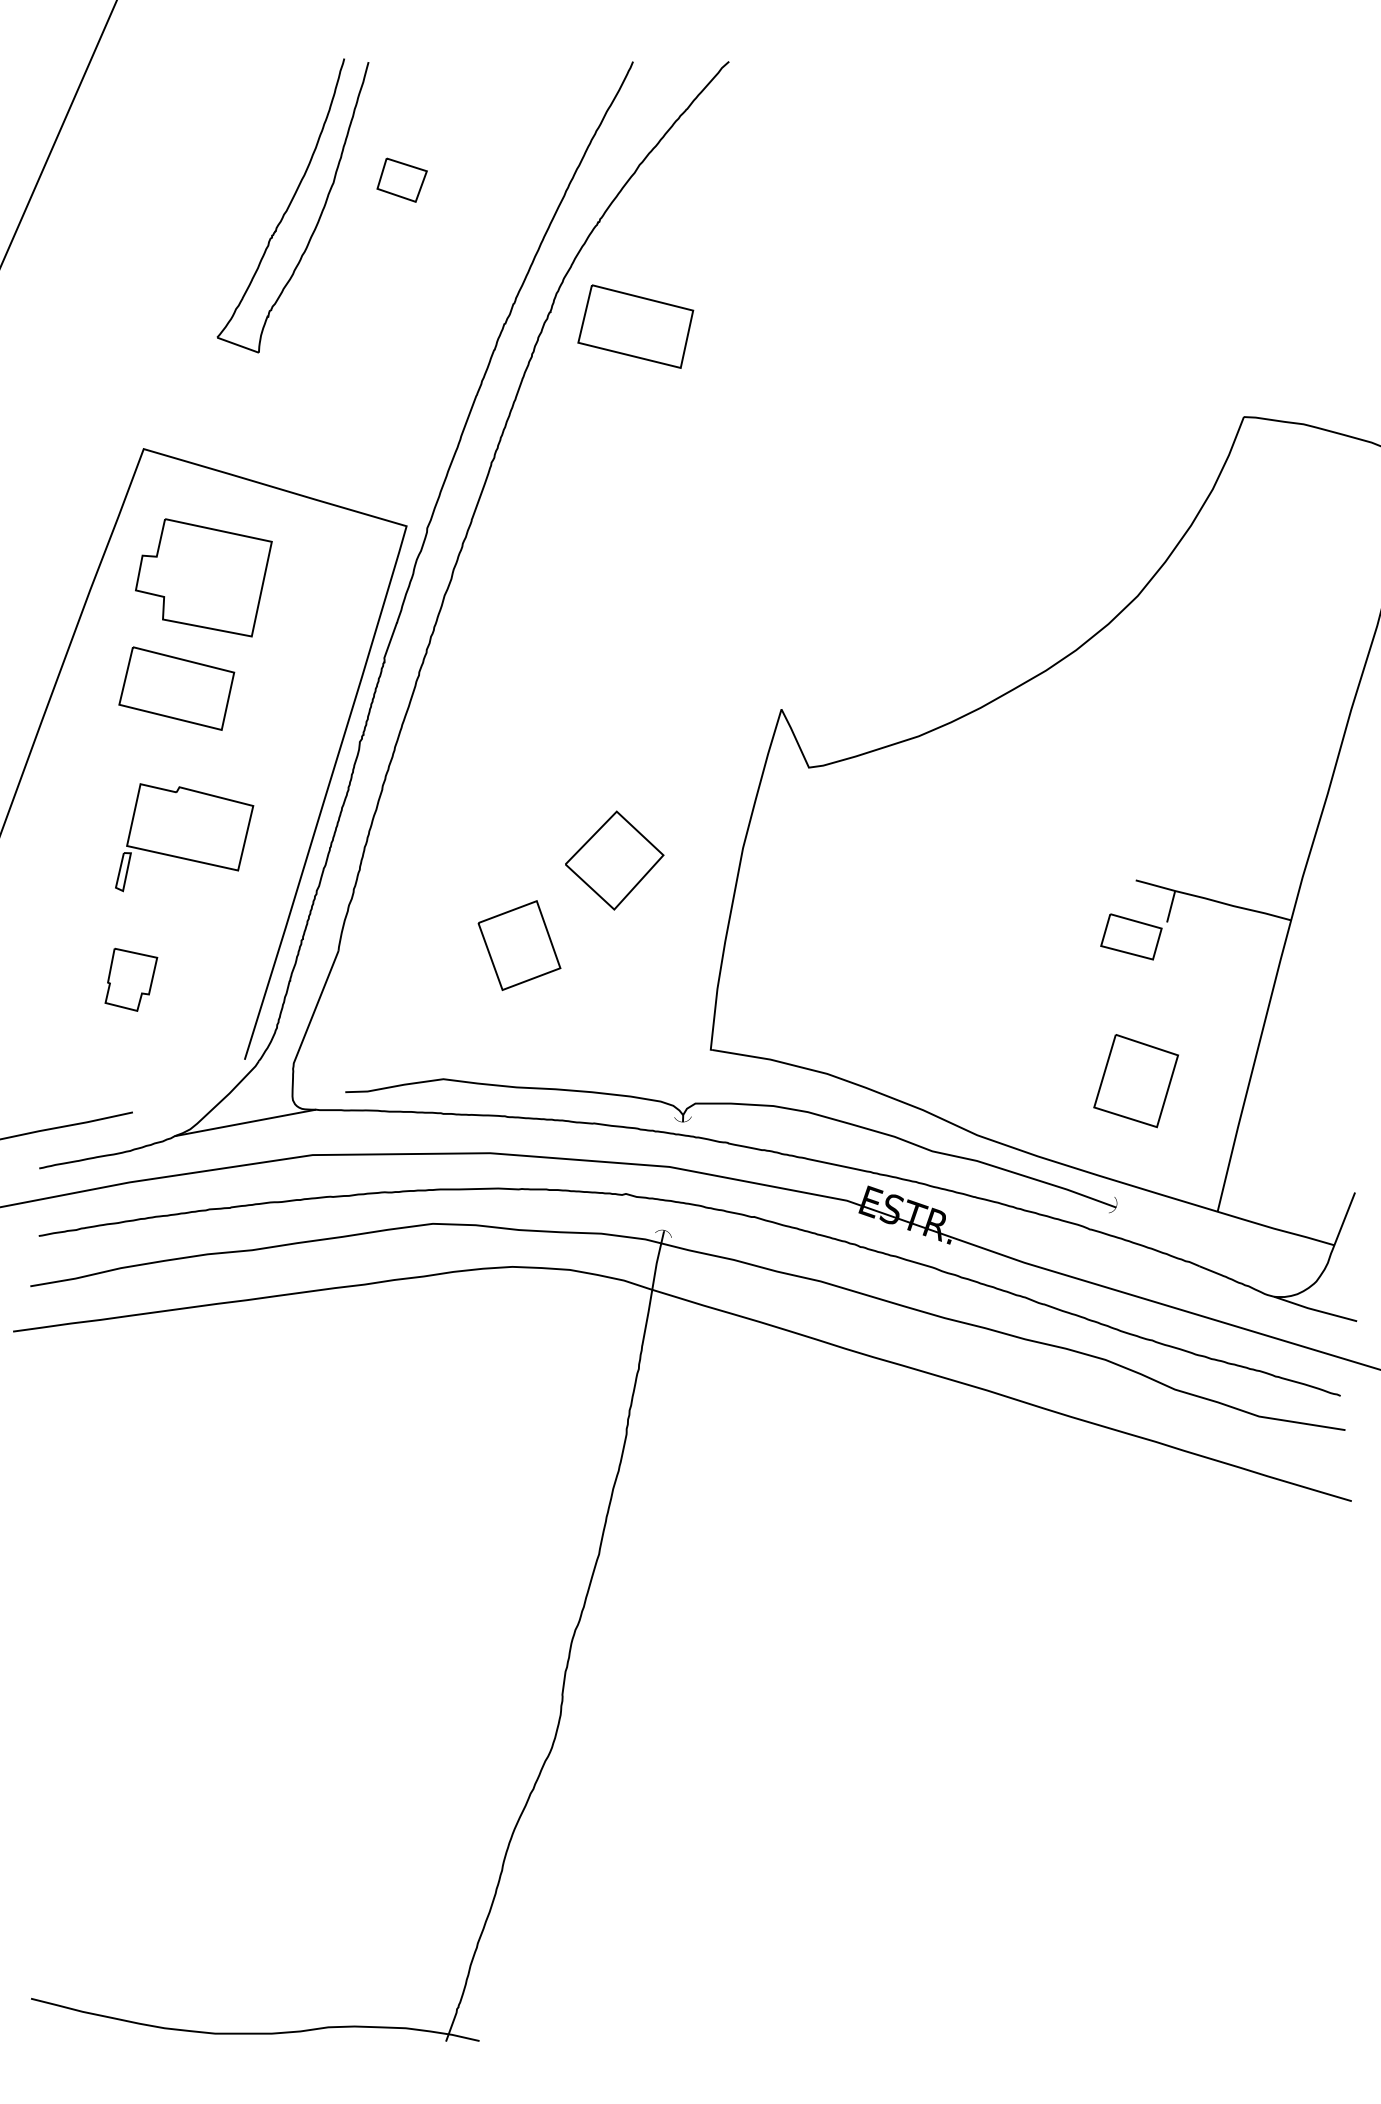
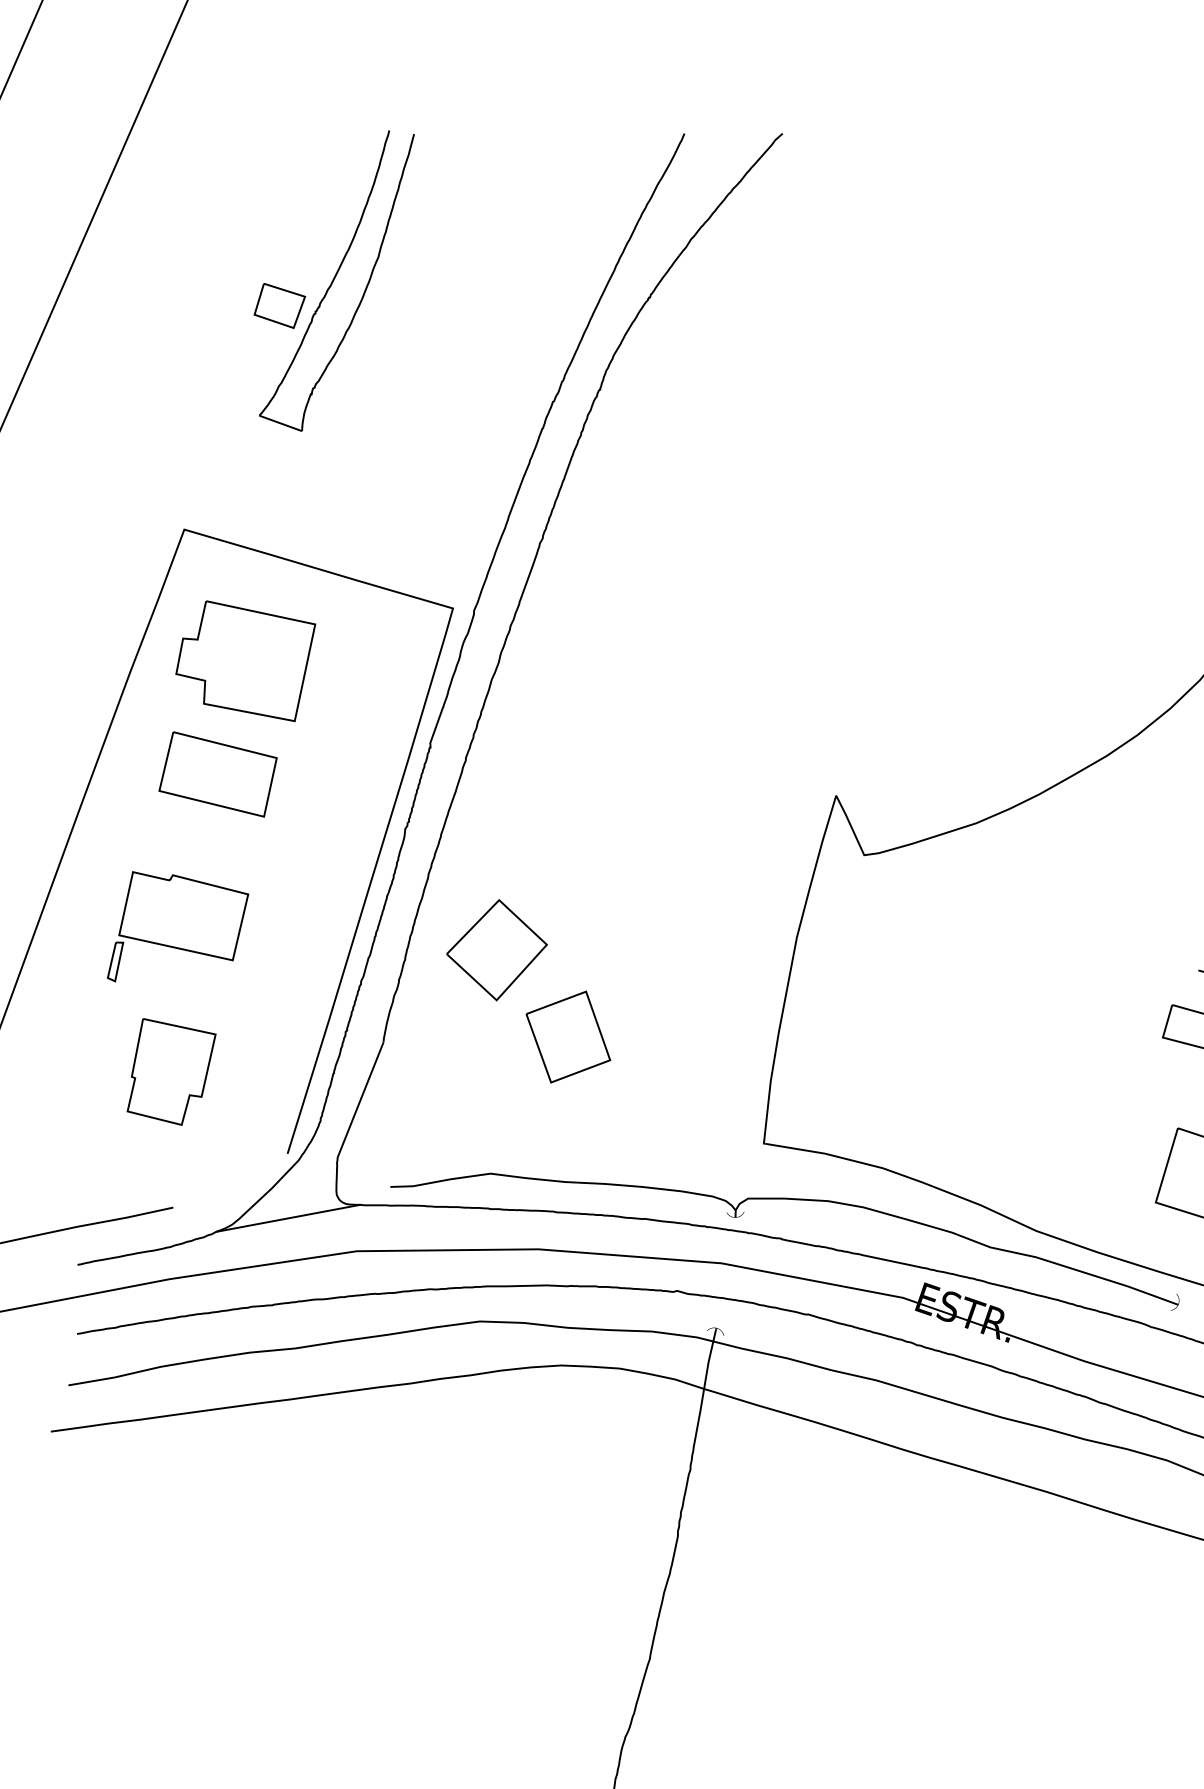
part: (401, 179) -> (279, 305), moved
part: (635, 326) -> (686, 404), removed
part: (184, 837) -> (177, 926), moved
part: (614, 860) -> (496, 950), moved
part: (131, 979) -> (171, 1071), size x1.67

